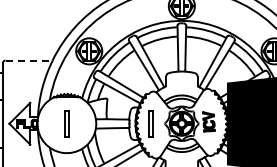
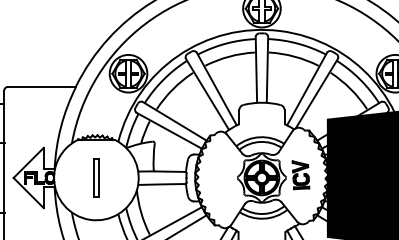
line: (29, 60) -> (42, 86), dashed -> solid
part: (150, 123) -> (216, 177), removed

